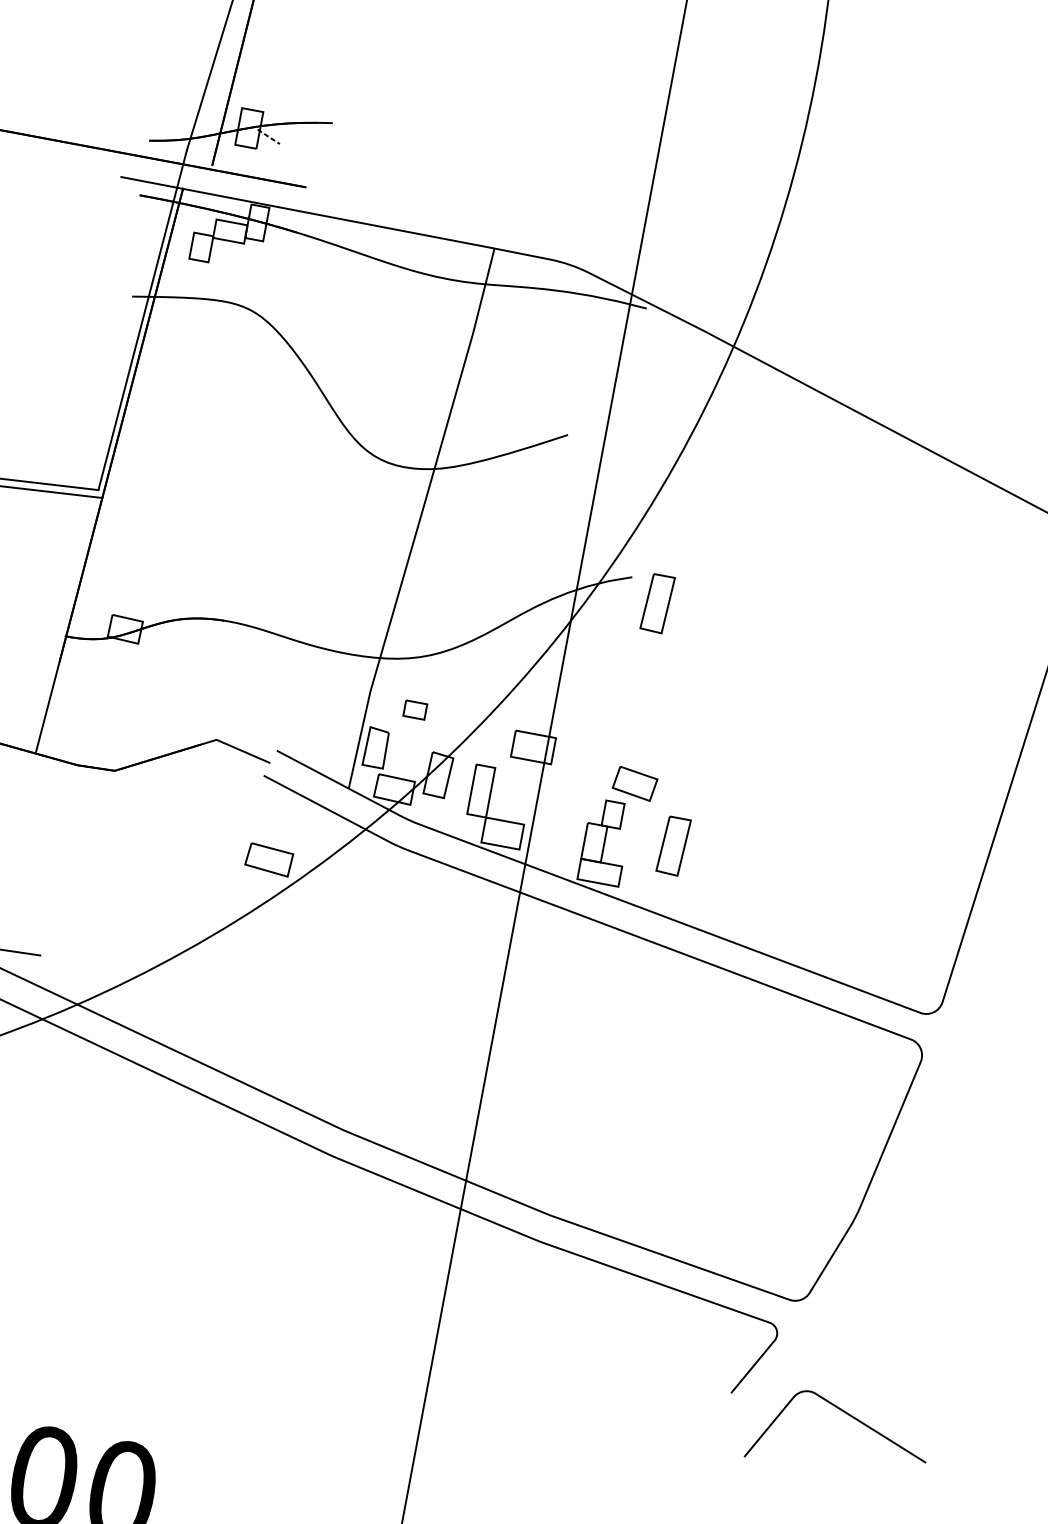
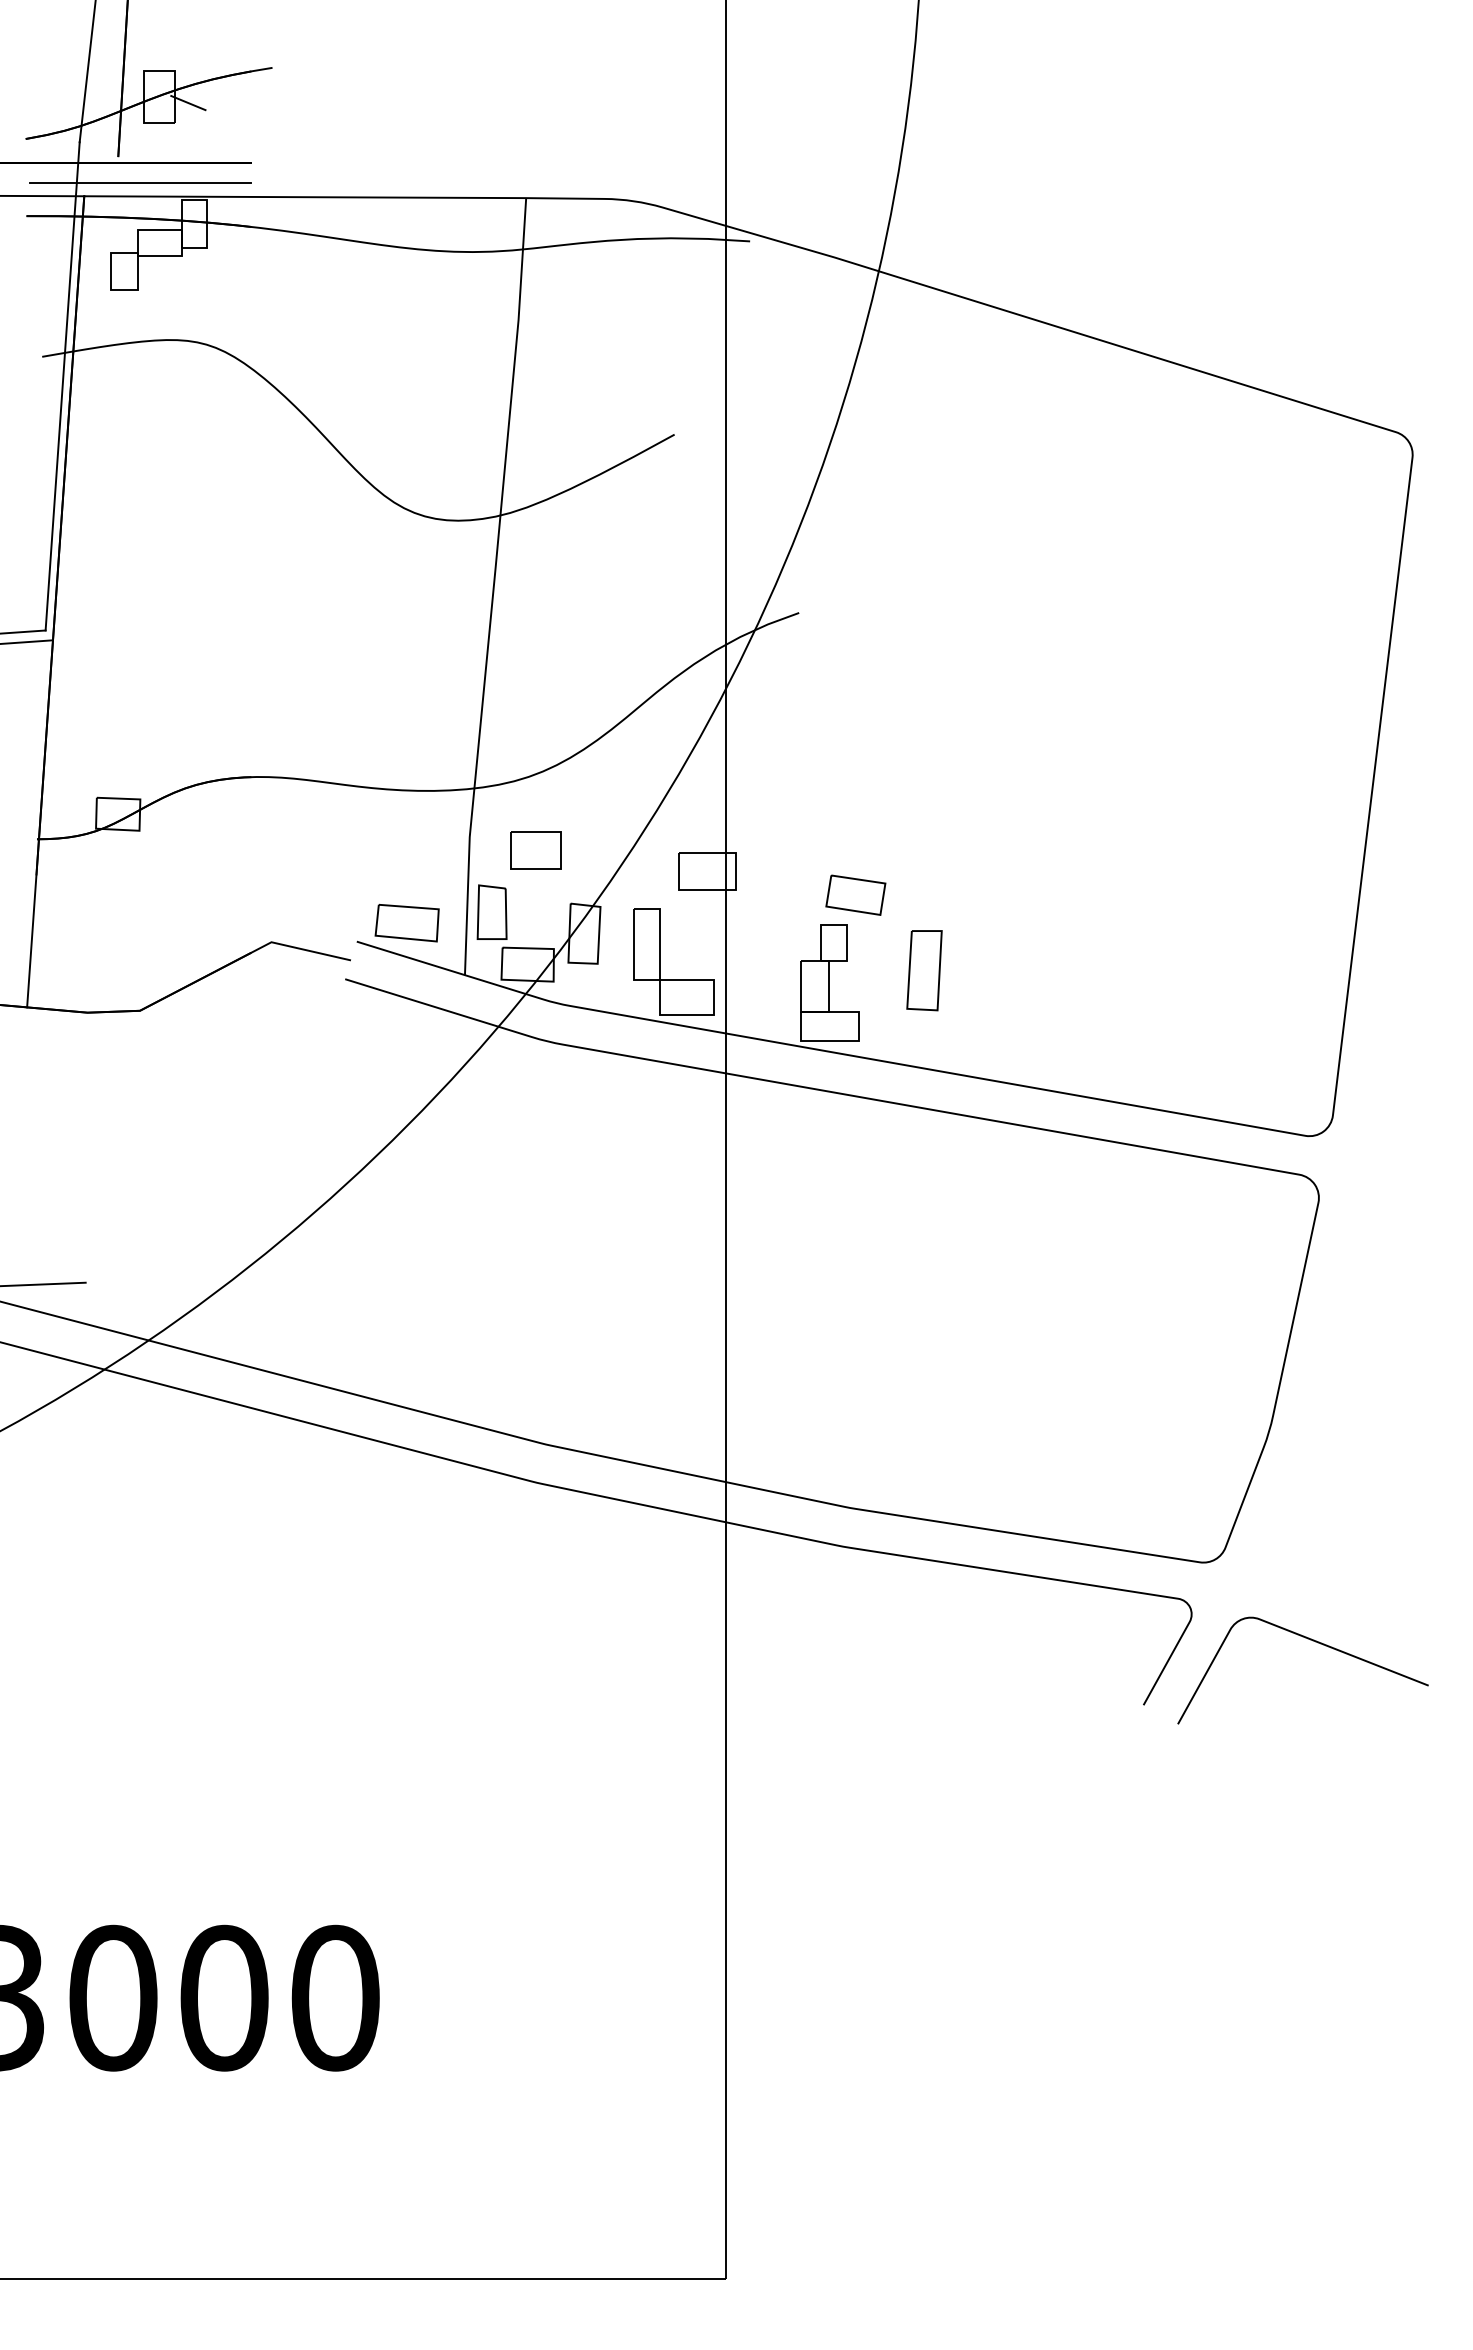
line: (268, 137) -> (188, 103), dashed -> solid
line: (224, 187) -> (140, 183), added
part: (657, 603) -> (840, 642), removed
part: (414, 709) -> (535, 850), size x1.67
part: (268, 859) -> (406, 922), moved
curve: (852, 1417) -> (1315, 1642), moved

